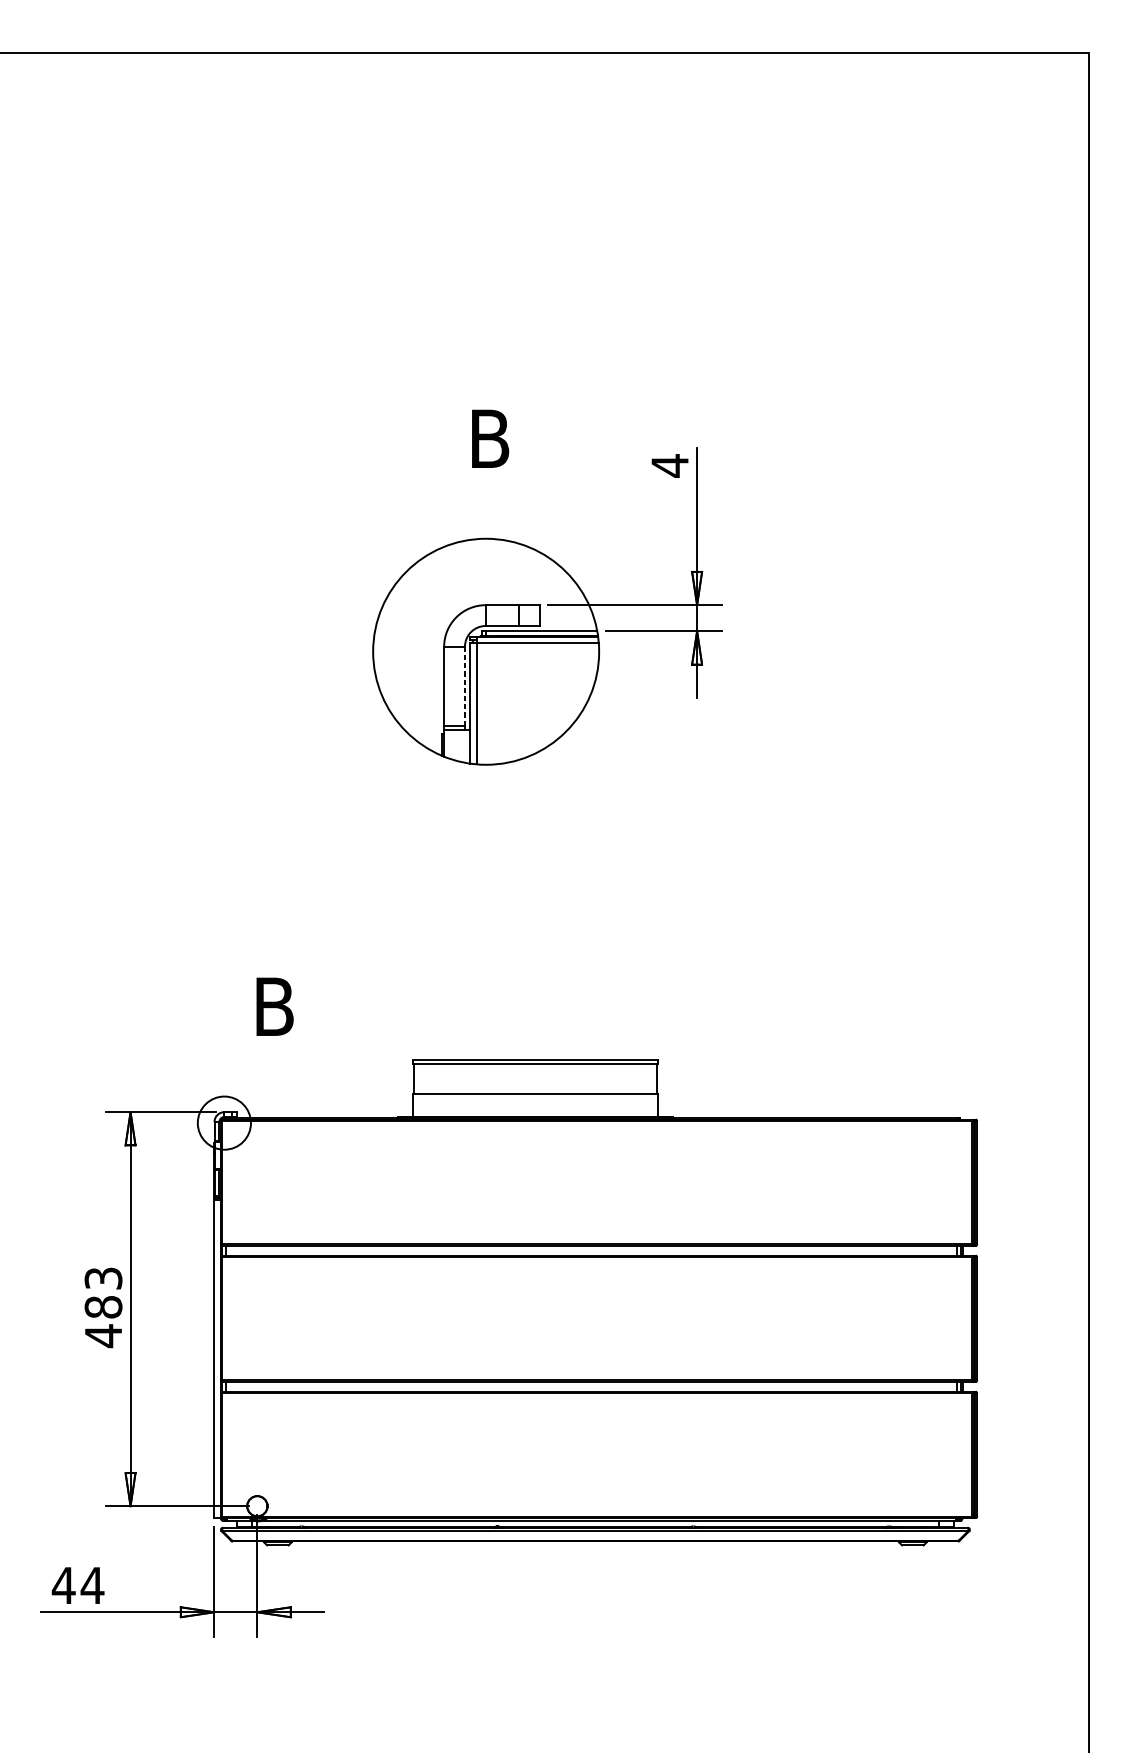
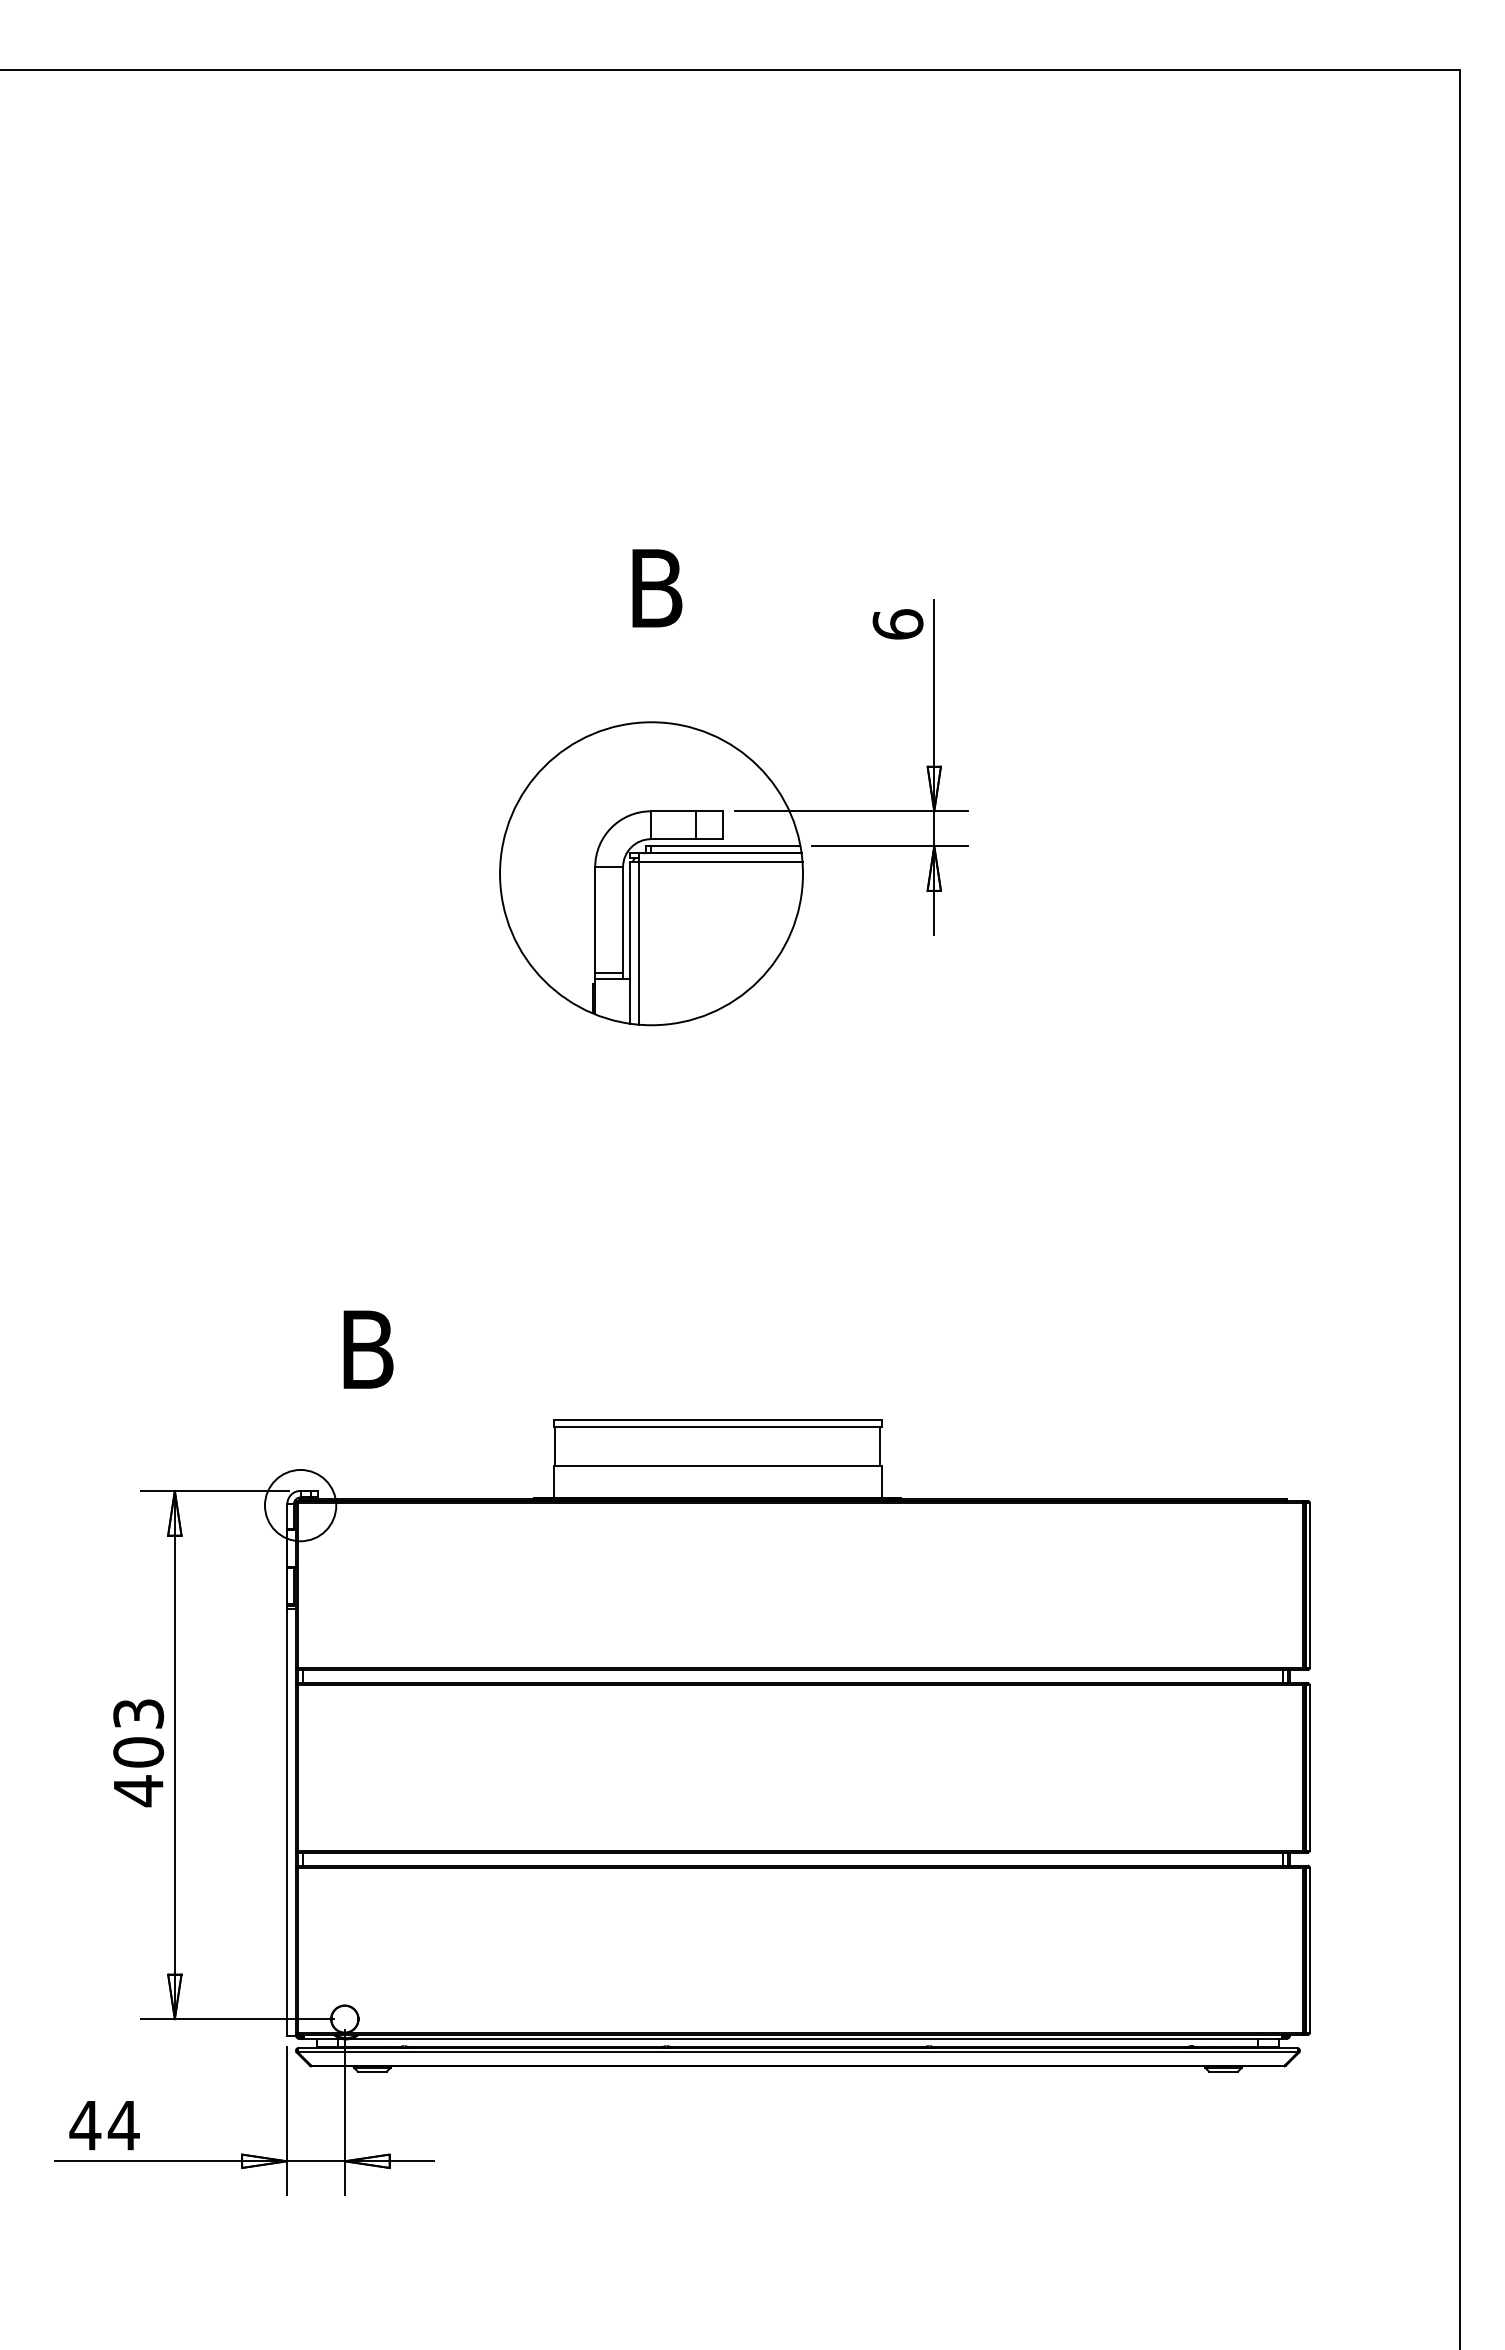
text: (669, 465) -> (897, 624), 4 -> 6
line: (465, 686) -> (623, 920), dashed -> solid
text: (103, 1307) -> (138, 1752), 483 -> 403

